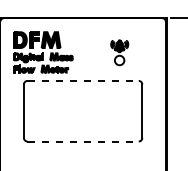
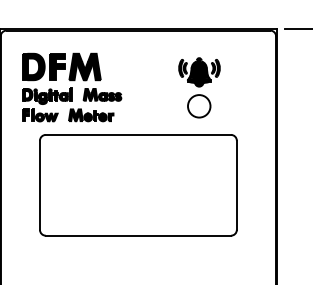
part: (119, 52) -> (198, 87), size x1.43
line: (83, 80) -> (139, 134), dashed -> solid
line: (83, 141) -> (139, 235), dashed -> solid

